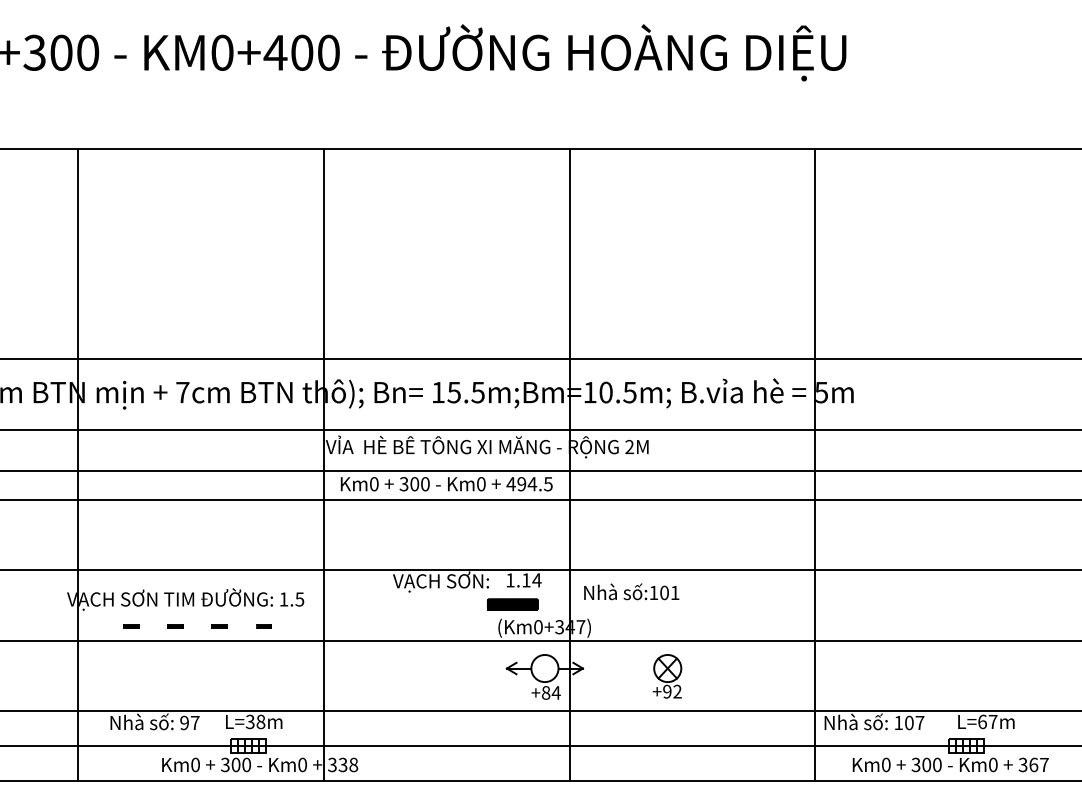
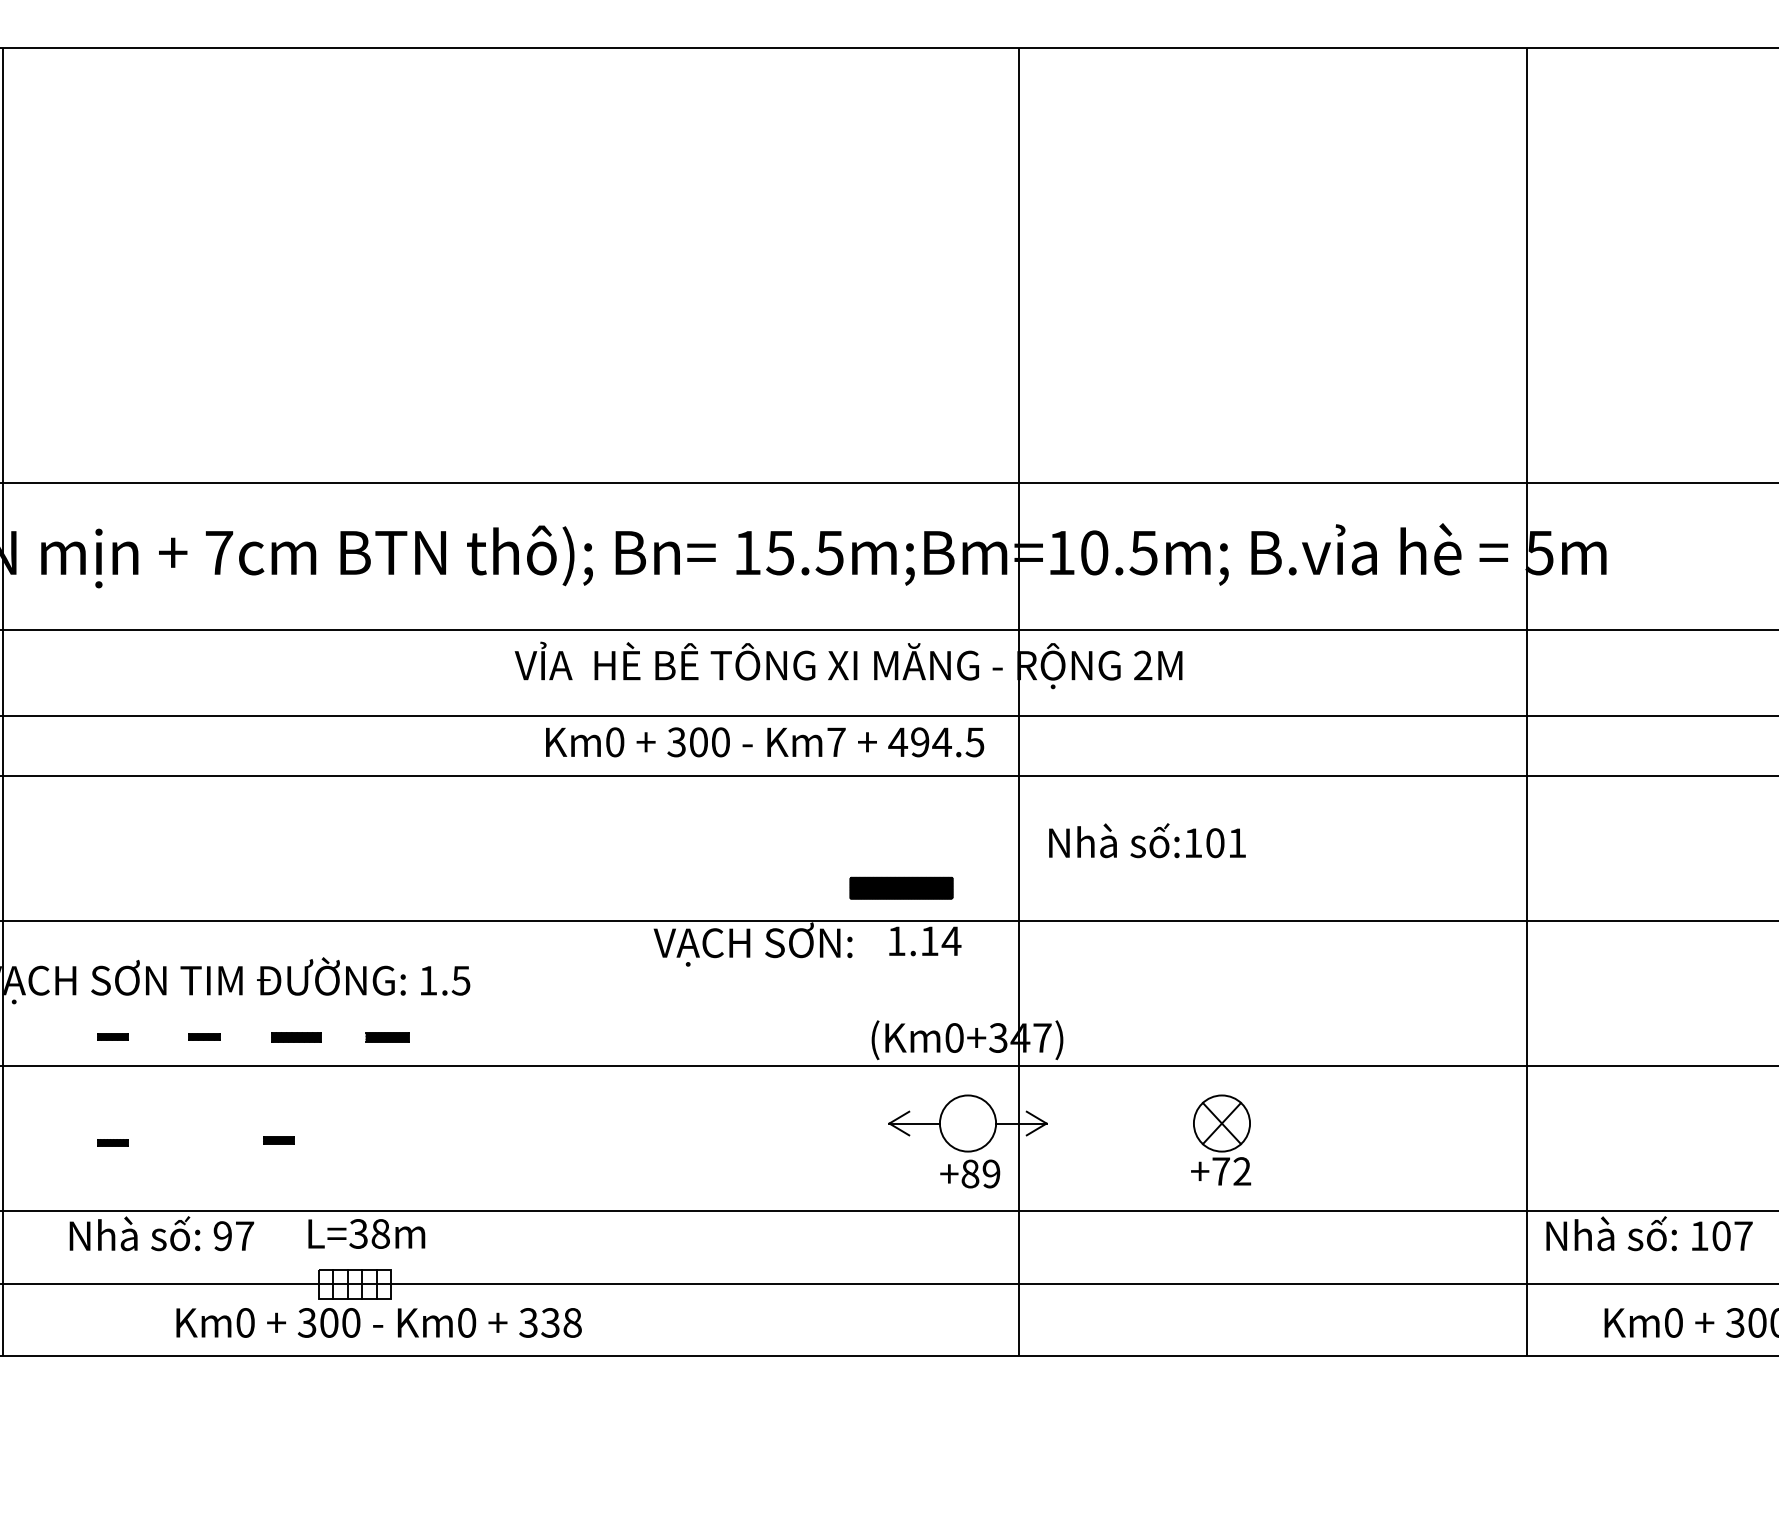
line: (323, 464) -> (510, 701), removed
text: (481, 484) -> (836, 742), Km0 -> Km7
text: (631, 591) -> (1147, 840), moved
part: (512, 604) -> (900, 887), moved
part: (219, 626) -> (295, 1036), size x1.6
part: (263, 626) -> (386, 1036), size x1.4
part: (211, 676) -> (278, 1139), added
part: (131, 677) -> (113, 1142), added
text: (667, 691) -> (1221, 1171), +92 -> +72
text: (555, 692) -> (989, 1173), +84 -> +89

